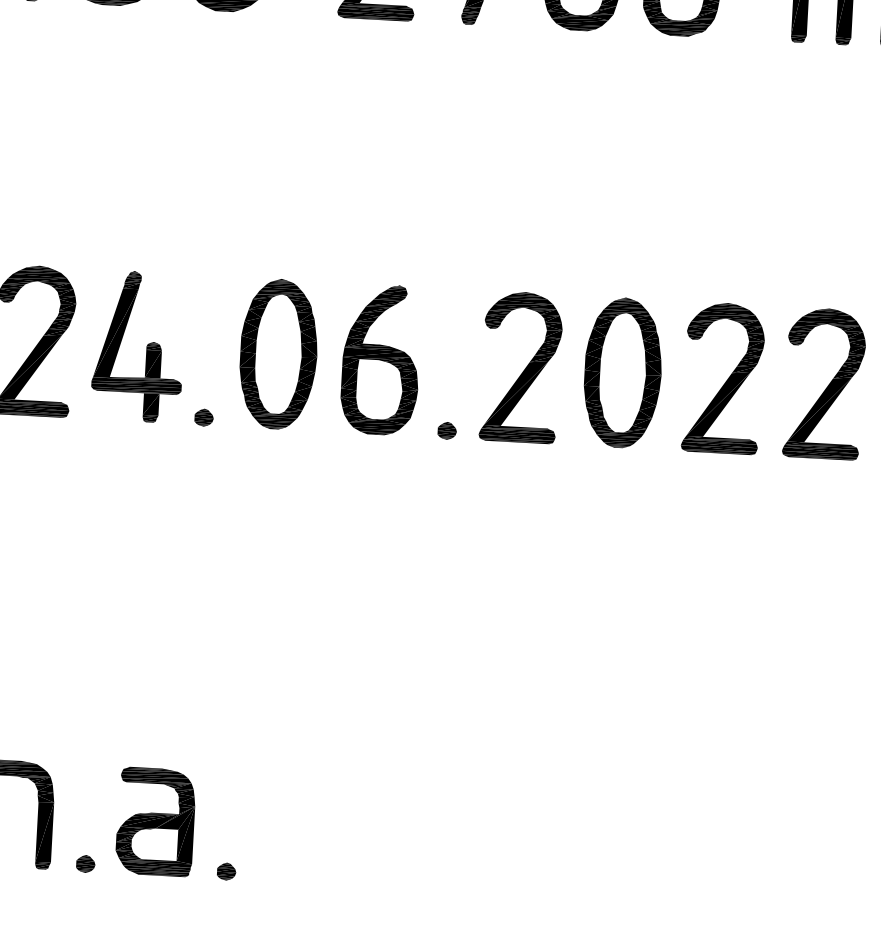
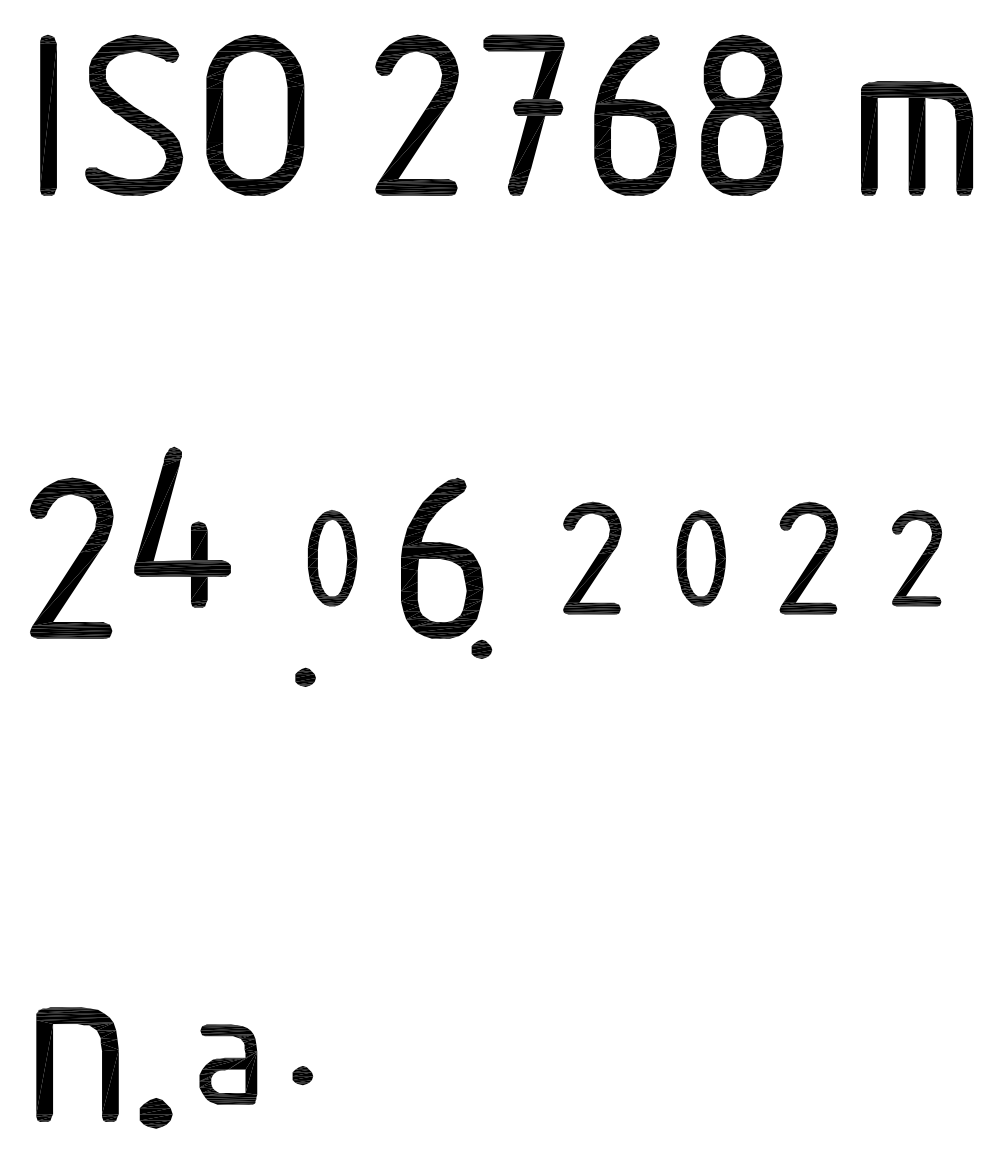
part: (147, 346) -> (191, 526), moved
part: (278, 353) -> (332, 557), size x0.6
part: (521, 366) -> (592, 557), size x0.7
part: (623, 372) -> (701, 557), size x0.6
part: (723, 377) -> (808, 557), size x0.7
part: (824, 383) -> (916, 557), size x0.6
part: (204, 416) -> (305, 676), moved
part: (446, 430) -> (481, 648), moved
part: (155, 821) -> (228, 1064), size x0.7
part: (85, 863) -> (155, 1113), size x1.6
part: (226, 871) -> (302, 1075), moved

